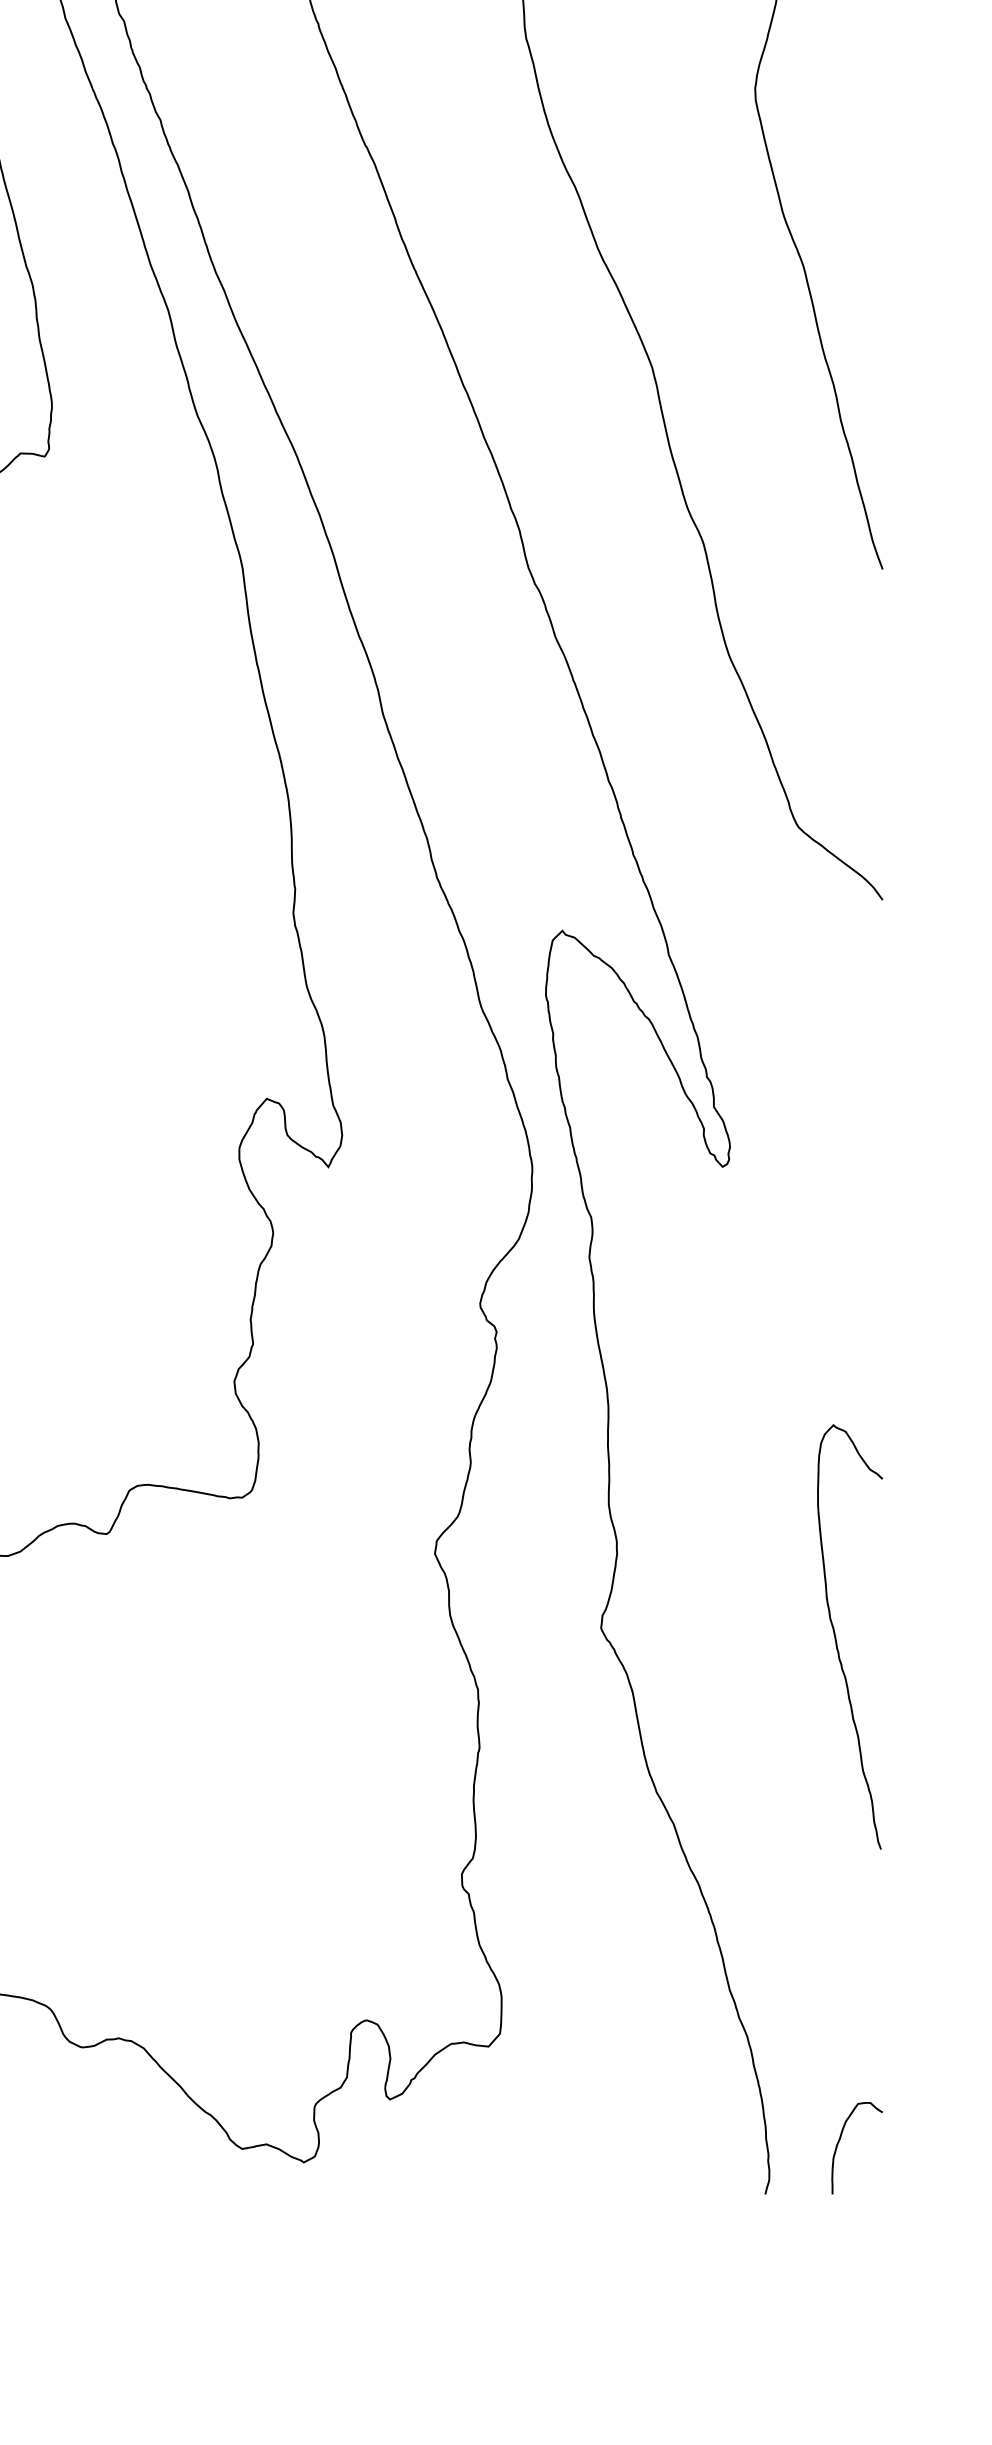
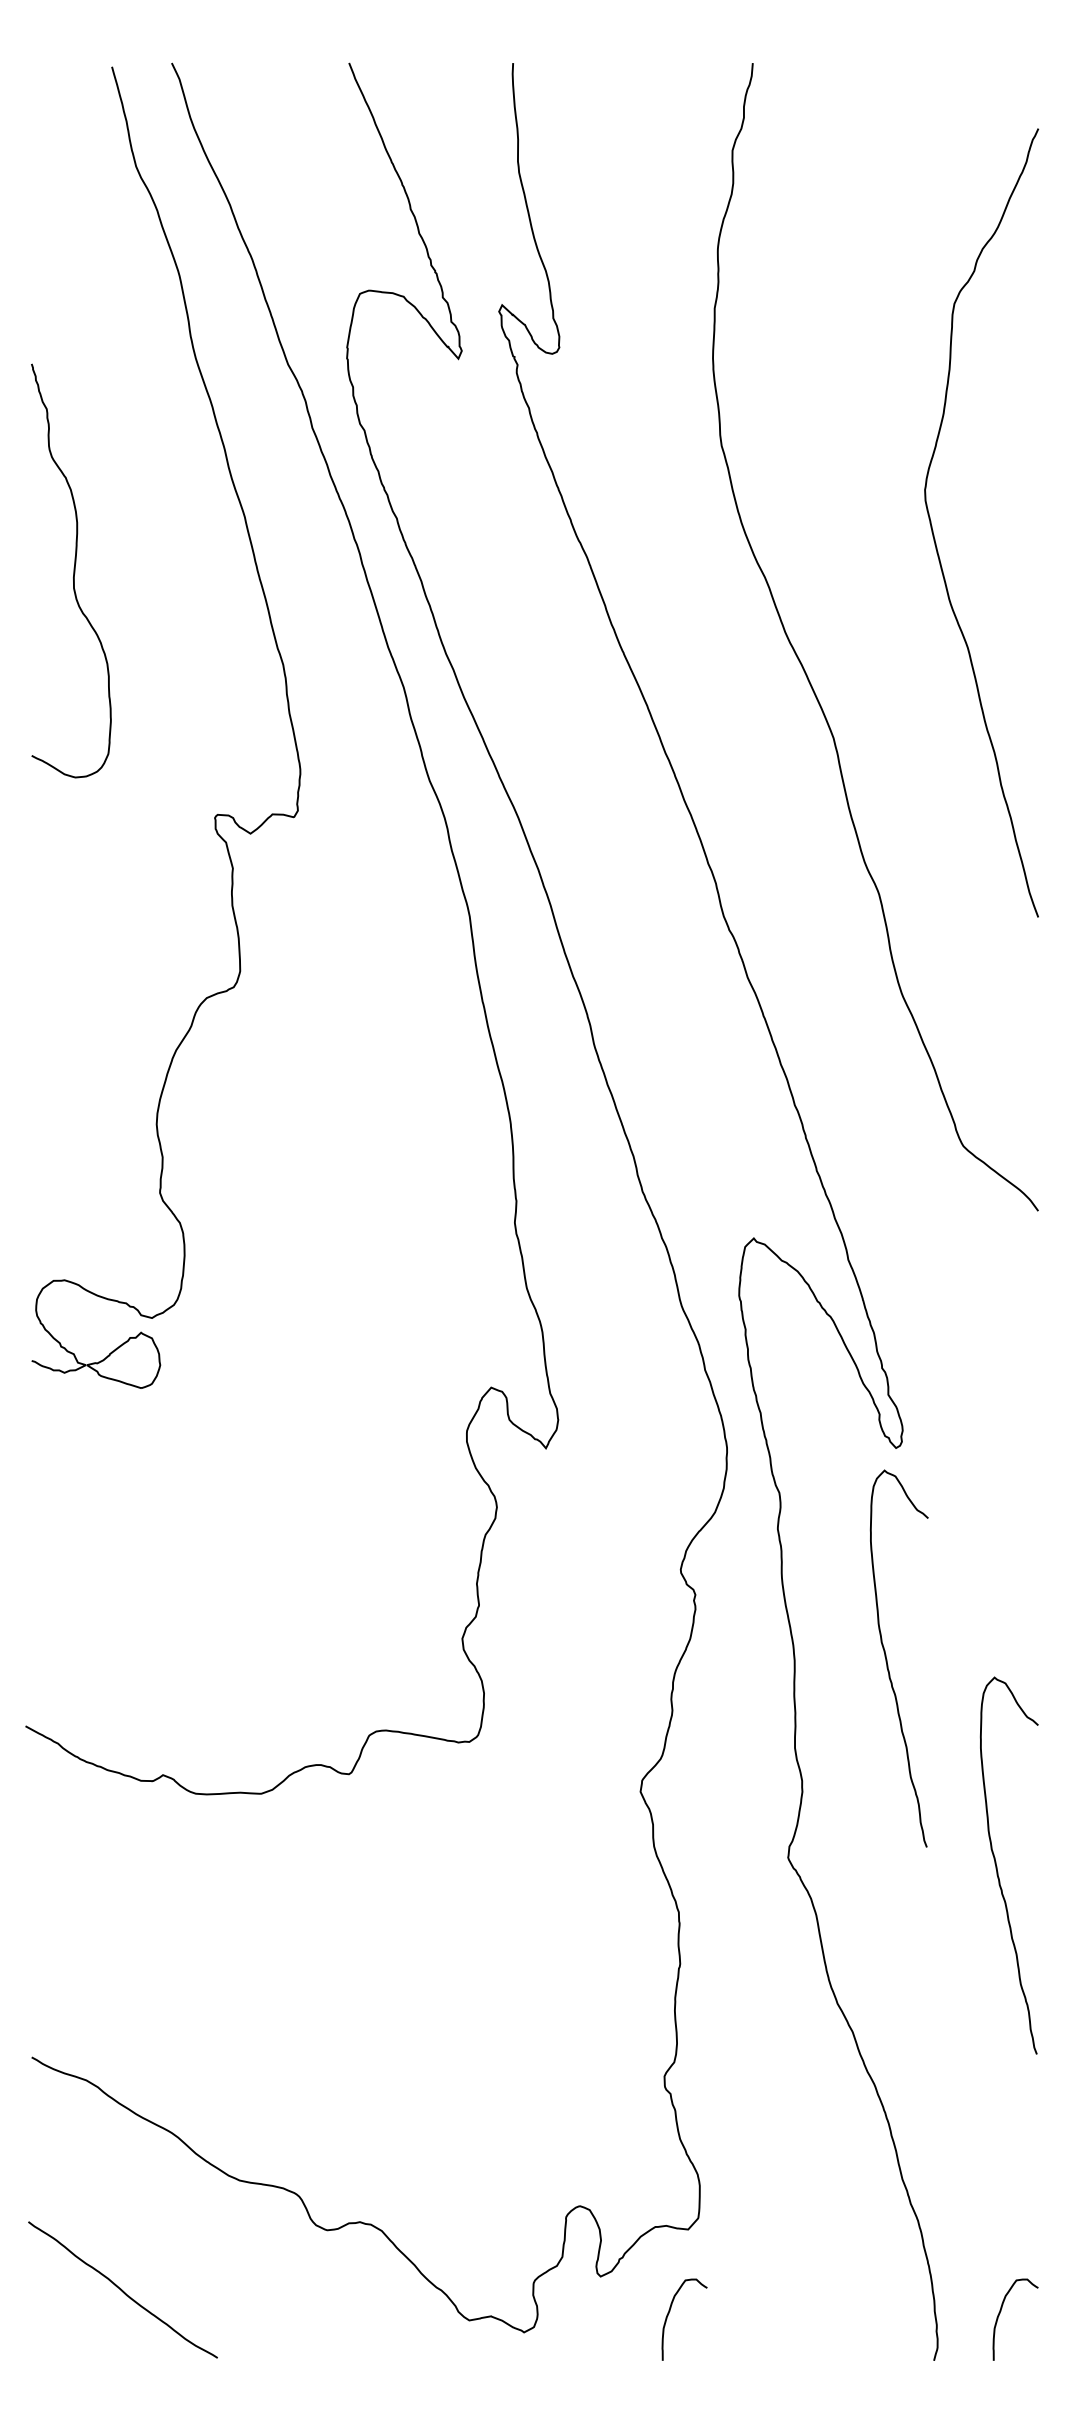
curve: (712, 1404) -> (887, 1659), added
curve: (468, 2138) -> (670, 2311), added

